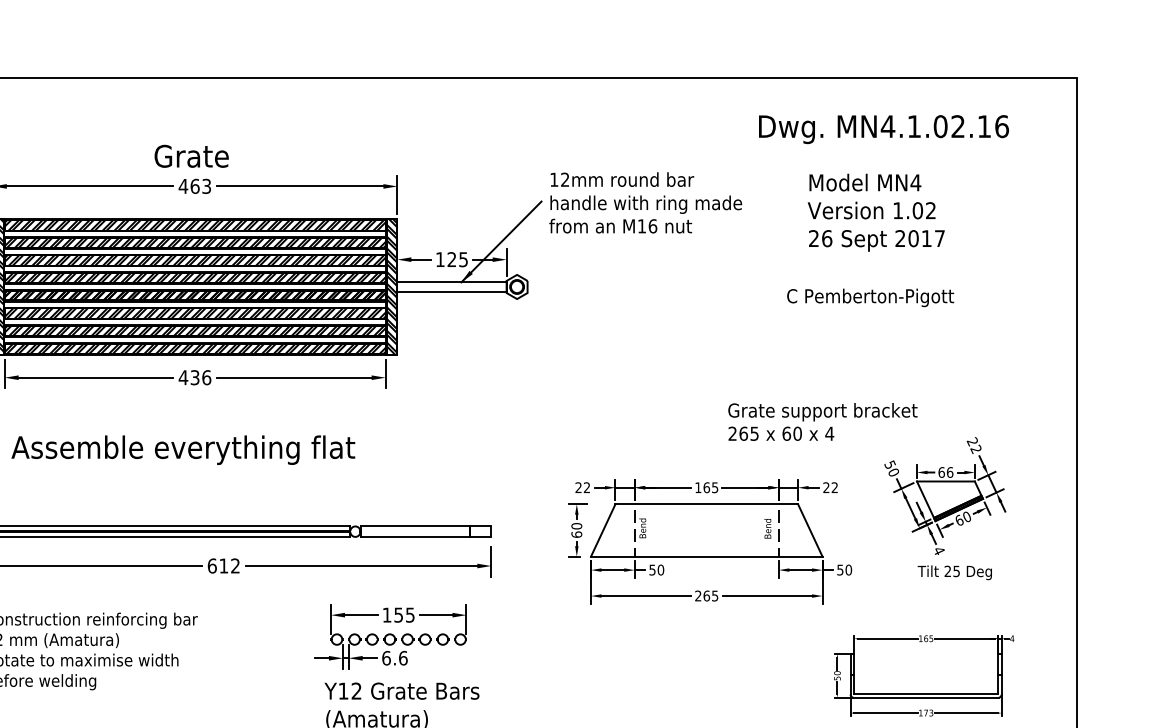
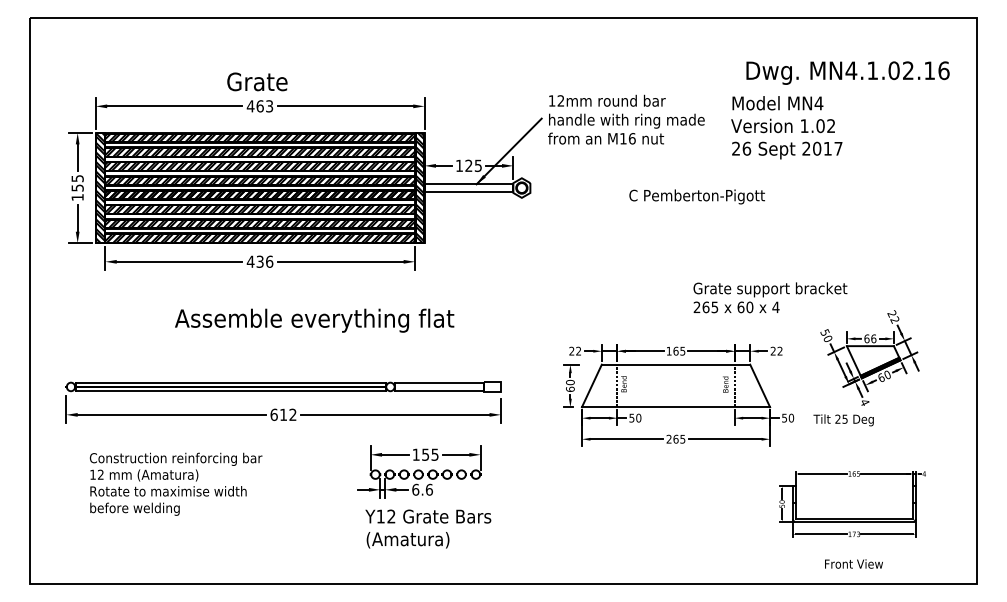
text: (883, 128) -> (847, 72), moved
text: (875, 212) -> (786, 127), moved
text: (869, 297) -> (696, 196), moved
text: (183, 449) -> (314, 320), moved
text: (954, 572) -> (843, 420), moved

